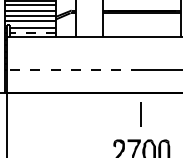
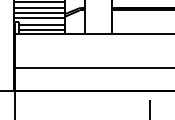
line: (33, 32) -> (42, 29), dashed -> solid
line: (73, 70) -> (82, 68), dashed -> solid

